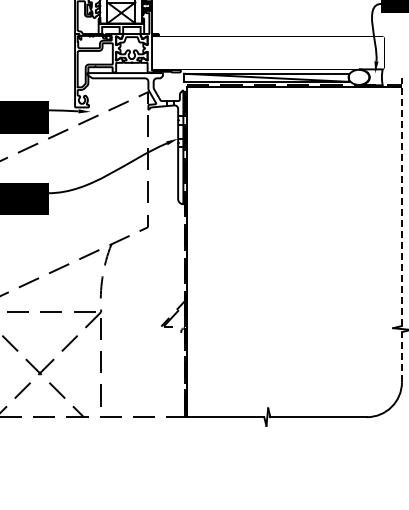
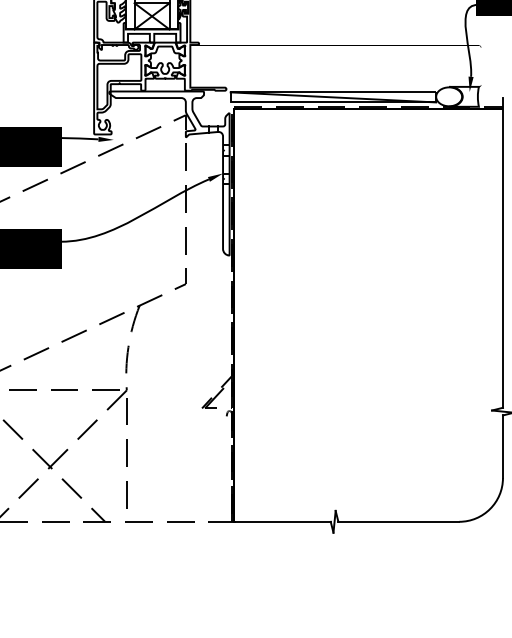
line: (401, 202) -> (502, 253), dashed -> solid
line: (401, 356) -> (502, 445), dashed -> solid

